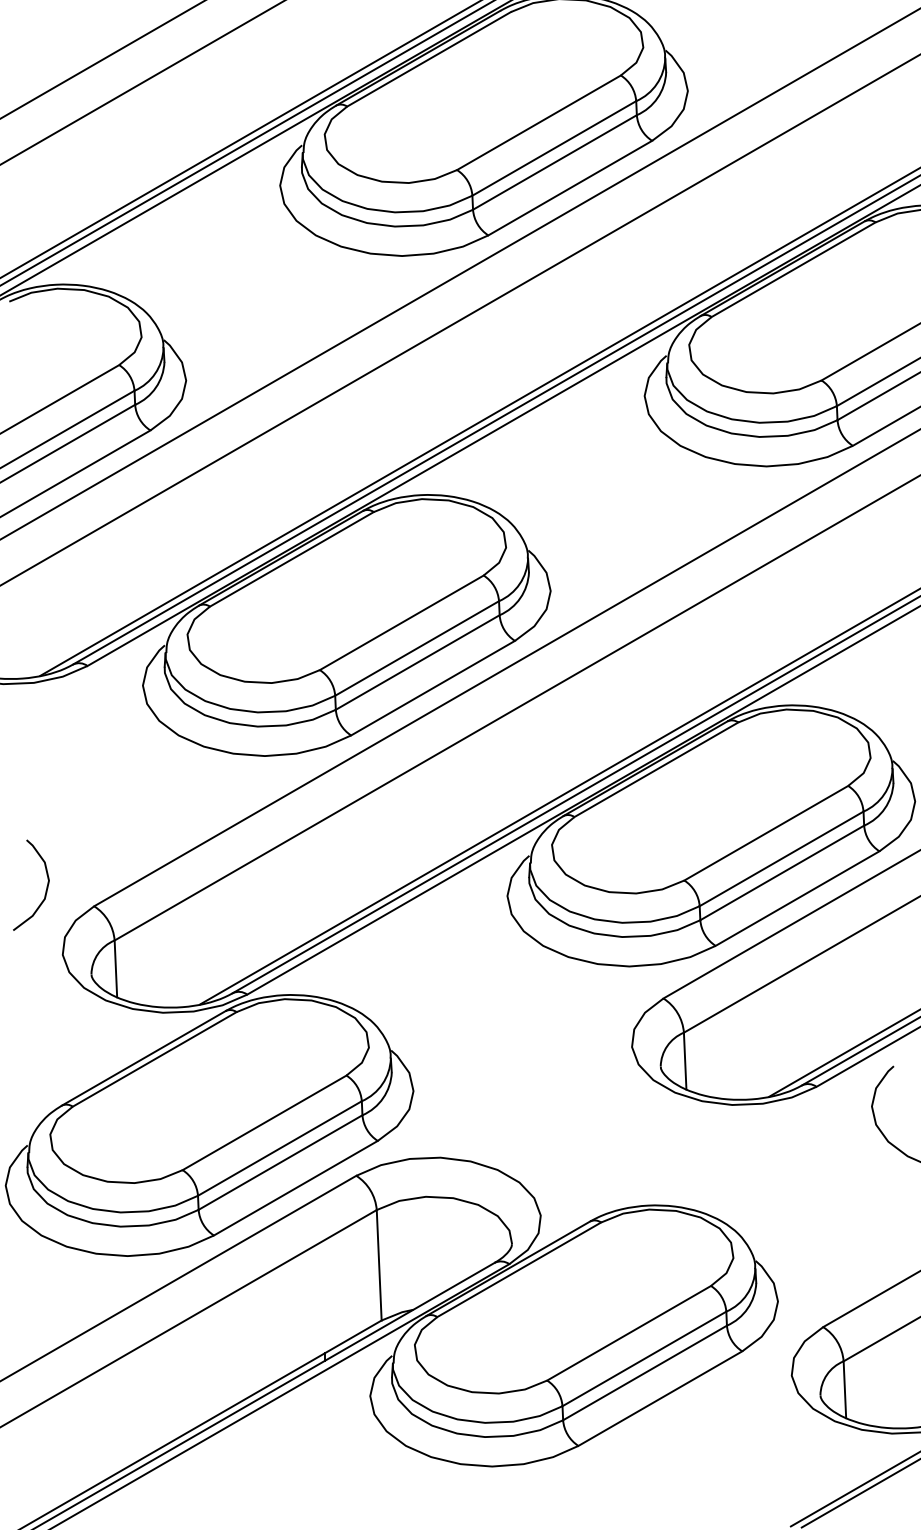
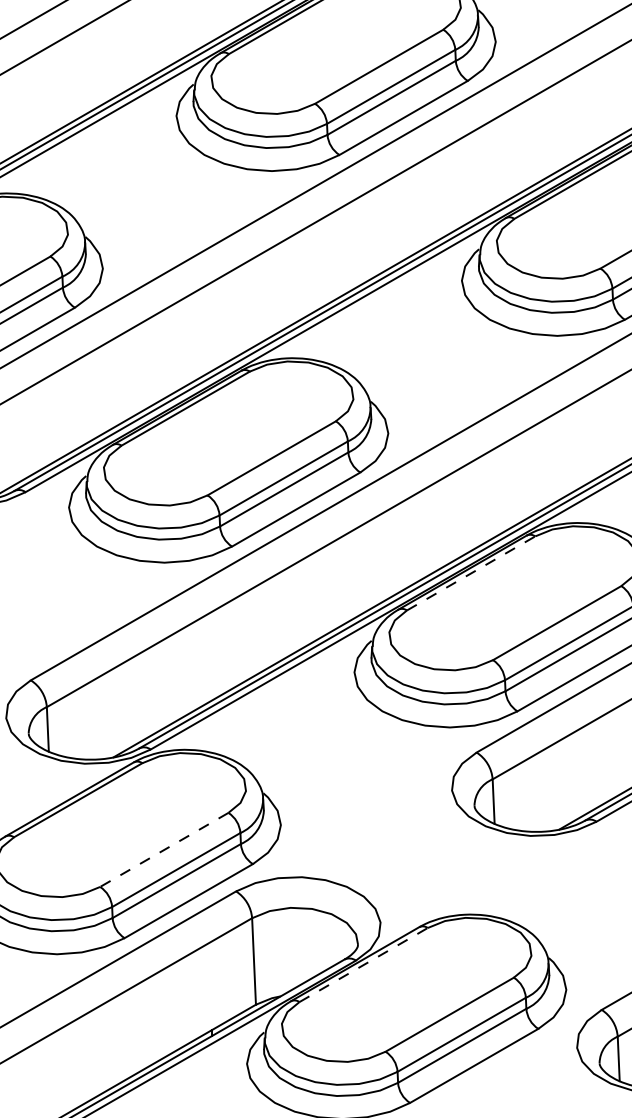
line: (656, 769) -> (471, 573), solid -> dashed
line: (264, 1122) -> (164, 849), solid -> dashed
line: (519, 1269) -> (363, 964), solid -> dashed

